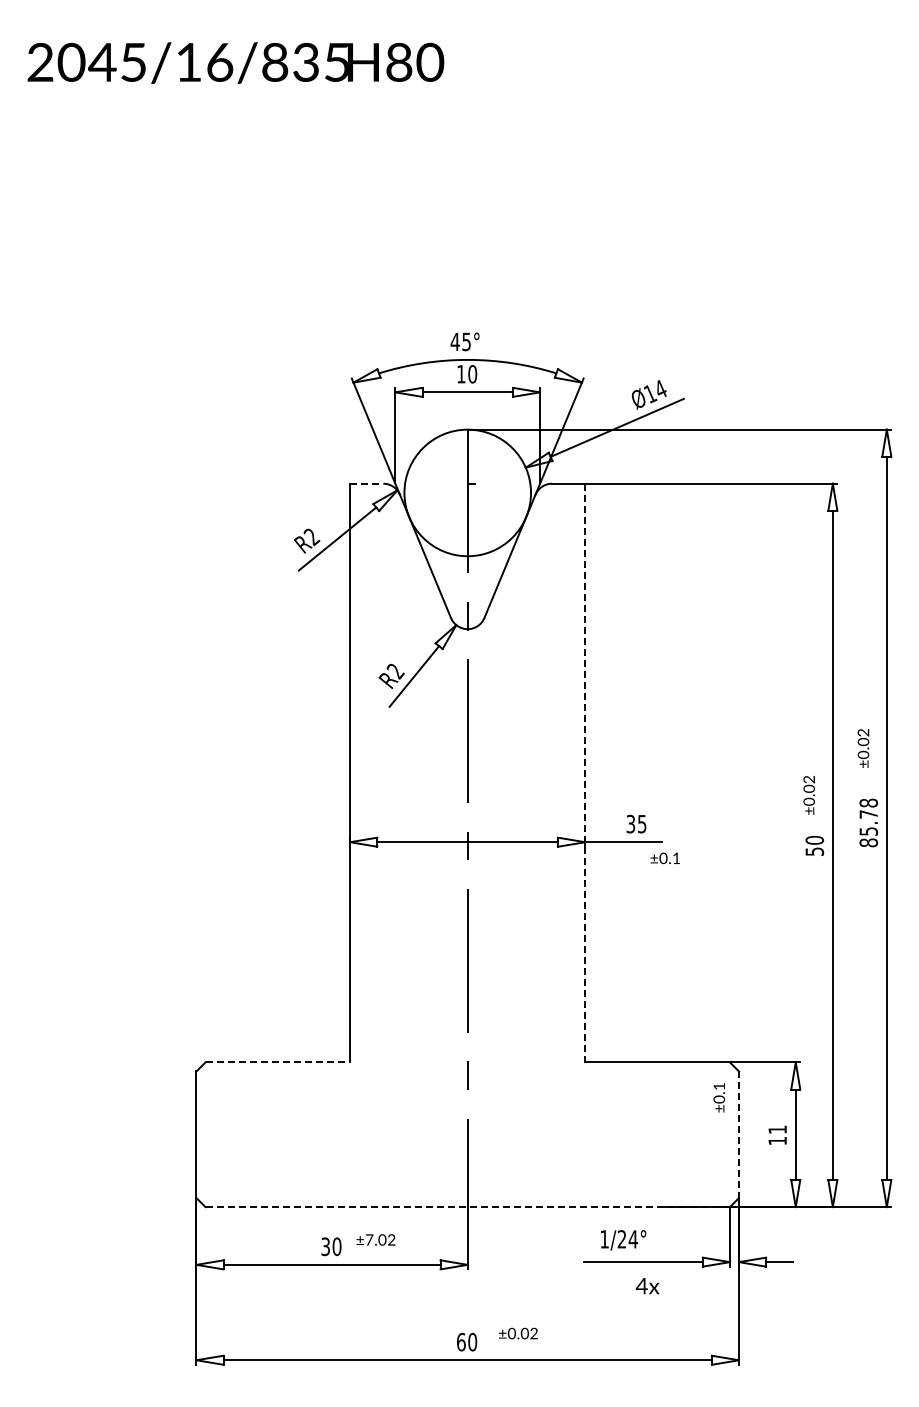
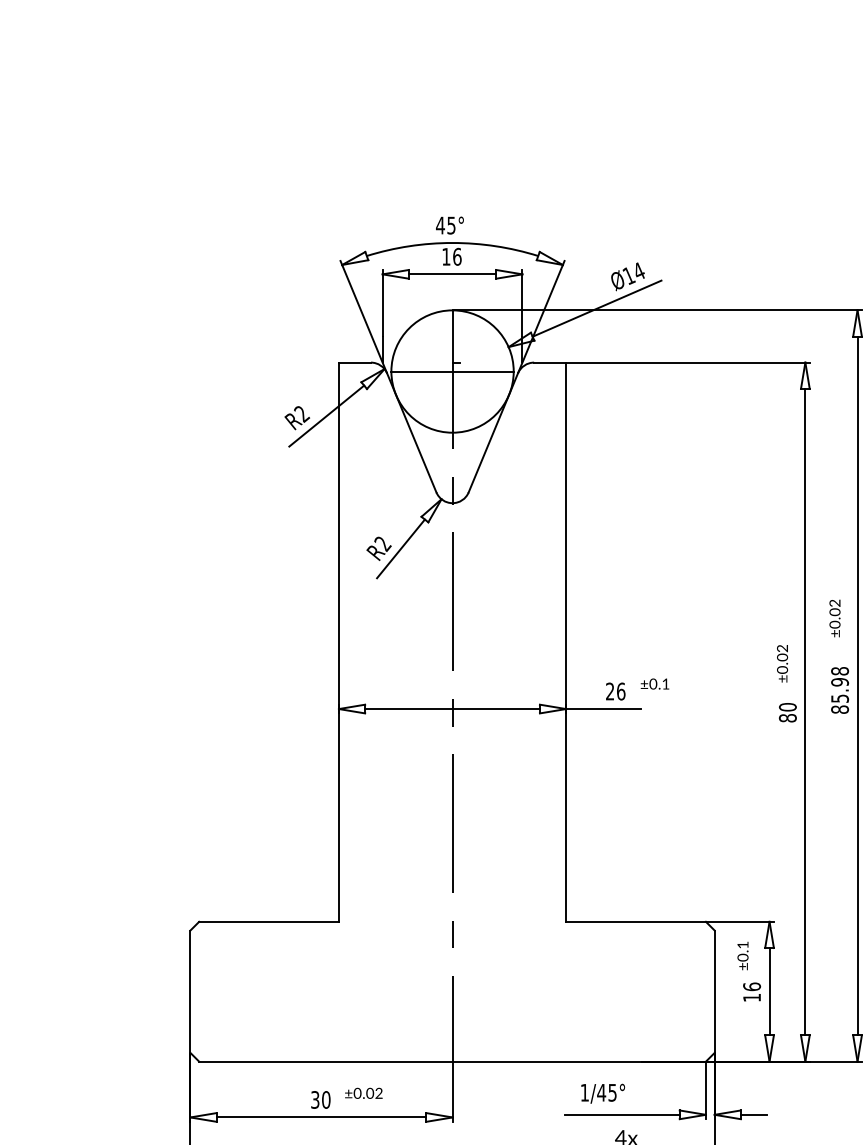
text: (472, 374) -> (457, 257), 10 -> 16
line: (366, 483) -> (354, 362), dashed -> solid
line: (467, 492) -> (452, 371), added
line: (585, 773) -> (566, 642), dashed -> solid
text: (868, 814) -> (839, 682), 85.78 -> 85.98
text: (636, 823) -> (615, 690), 35 -> 26
text: (814, 851) -> (787, 718), 50 -> 80
text: (664, 858) -> (654, 684), moved
line: (278, 1062) -> (269, 921), dashed -> solid
text: (718, 1097) -> (742, 955), moved
text: (777, 1129) -> (751, 986), 11 -> 16
line: (739, 1135) -> (715, 992), dashed -> solid
line: (468, 1207) -> (453, 1062), dashed -> solid
text: (369, 1239) -> (357, 1092), ±7.02 -> ±0.02
text: (627, 1239) -> (606, 1092), 1/24° -> 1/45°

